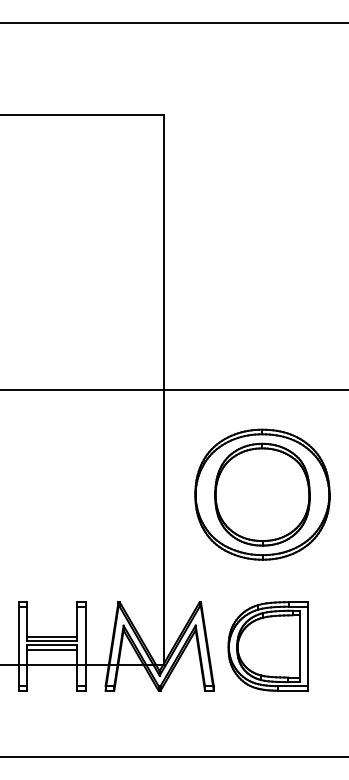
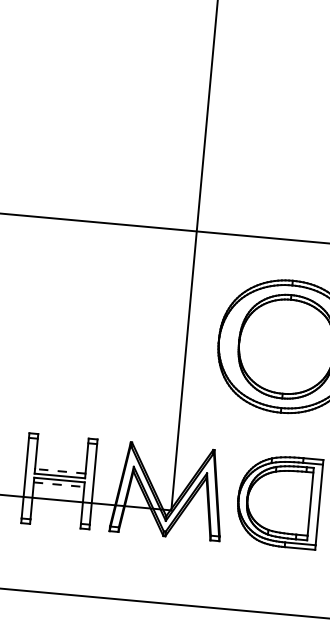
line: (52, 636) -> (60, 471), solid -> dashed
line: (52, 649) -> (59, 484), solid -> dashed

